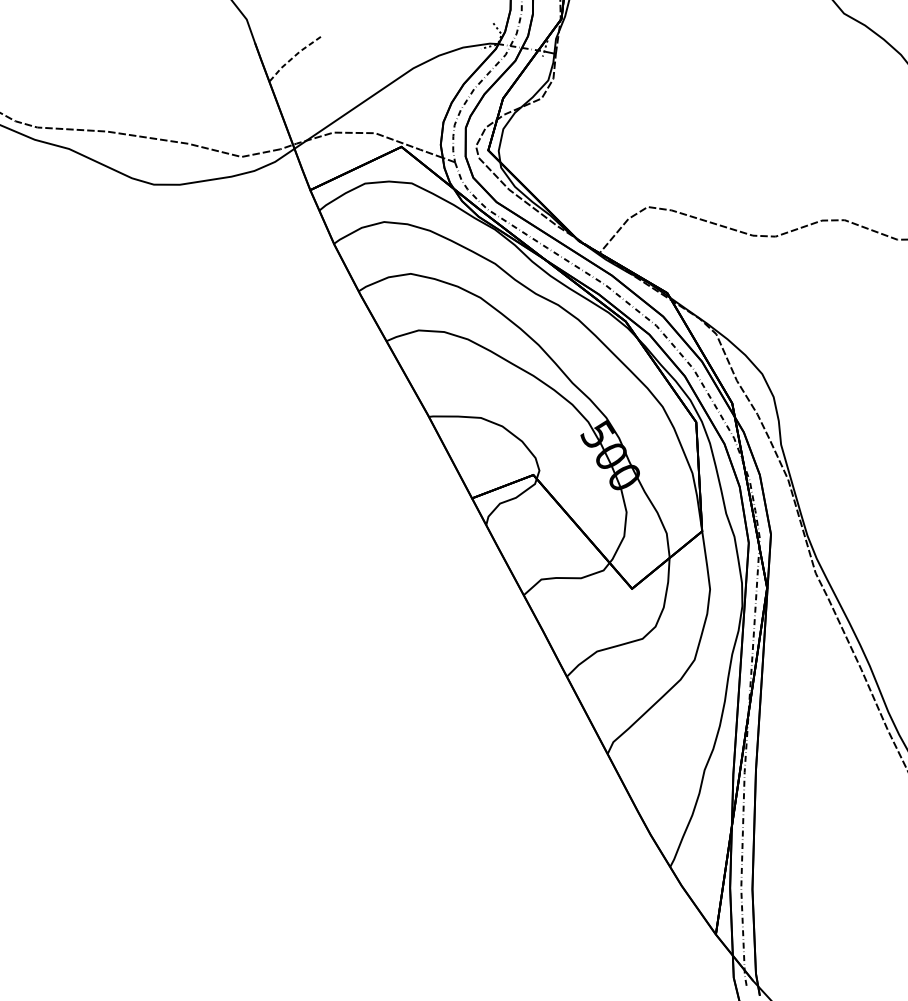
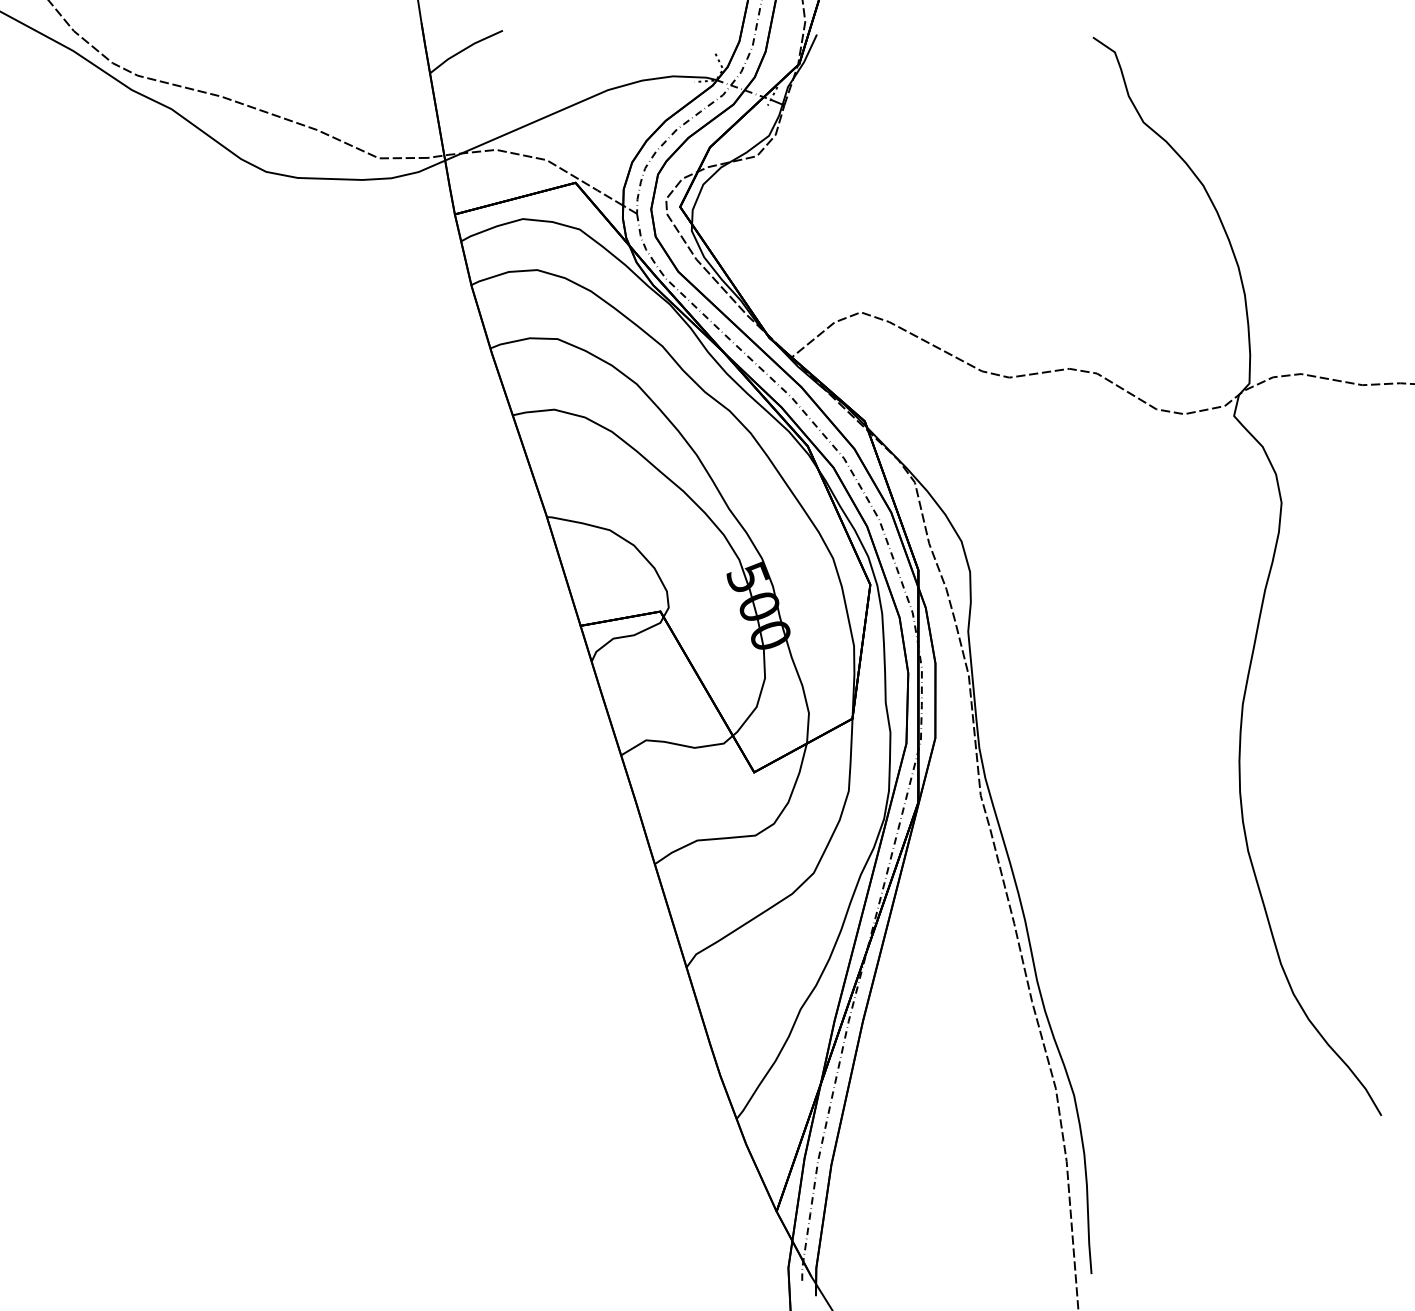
line: (293, 57) -> (465, 49), dashed -> solid

